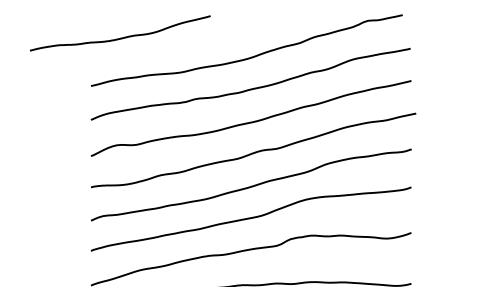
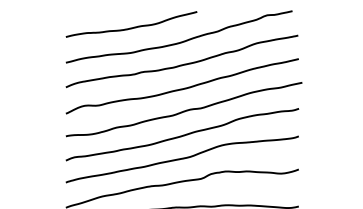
curve: (120, 37) -> (131, 27), moved

